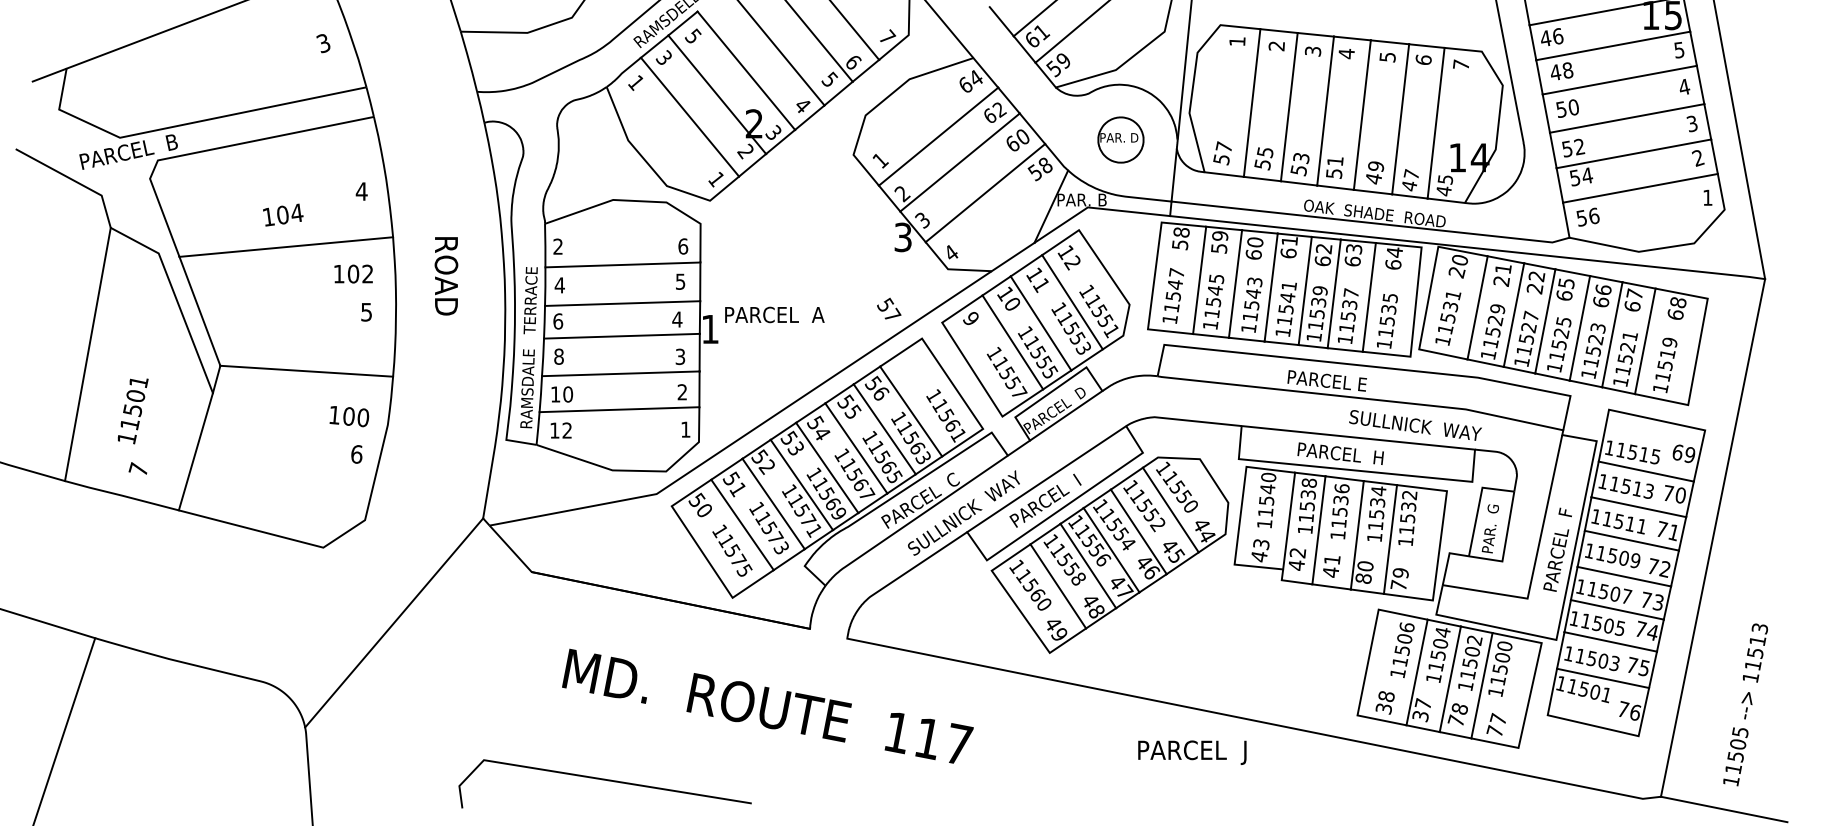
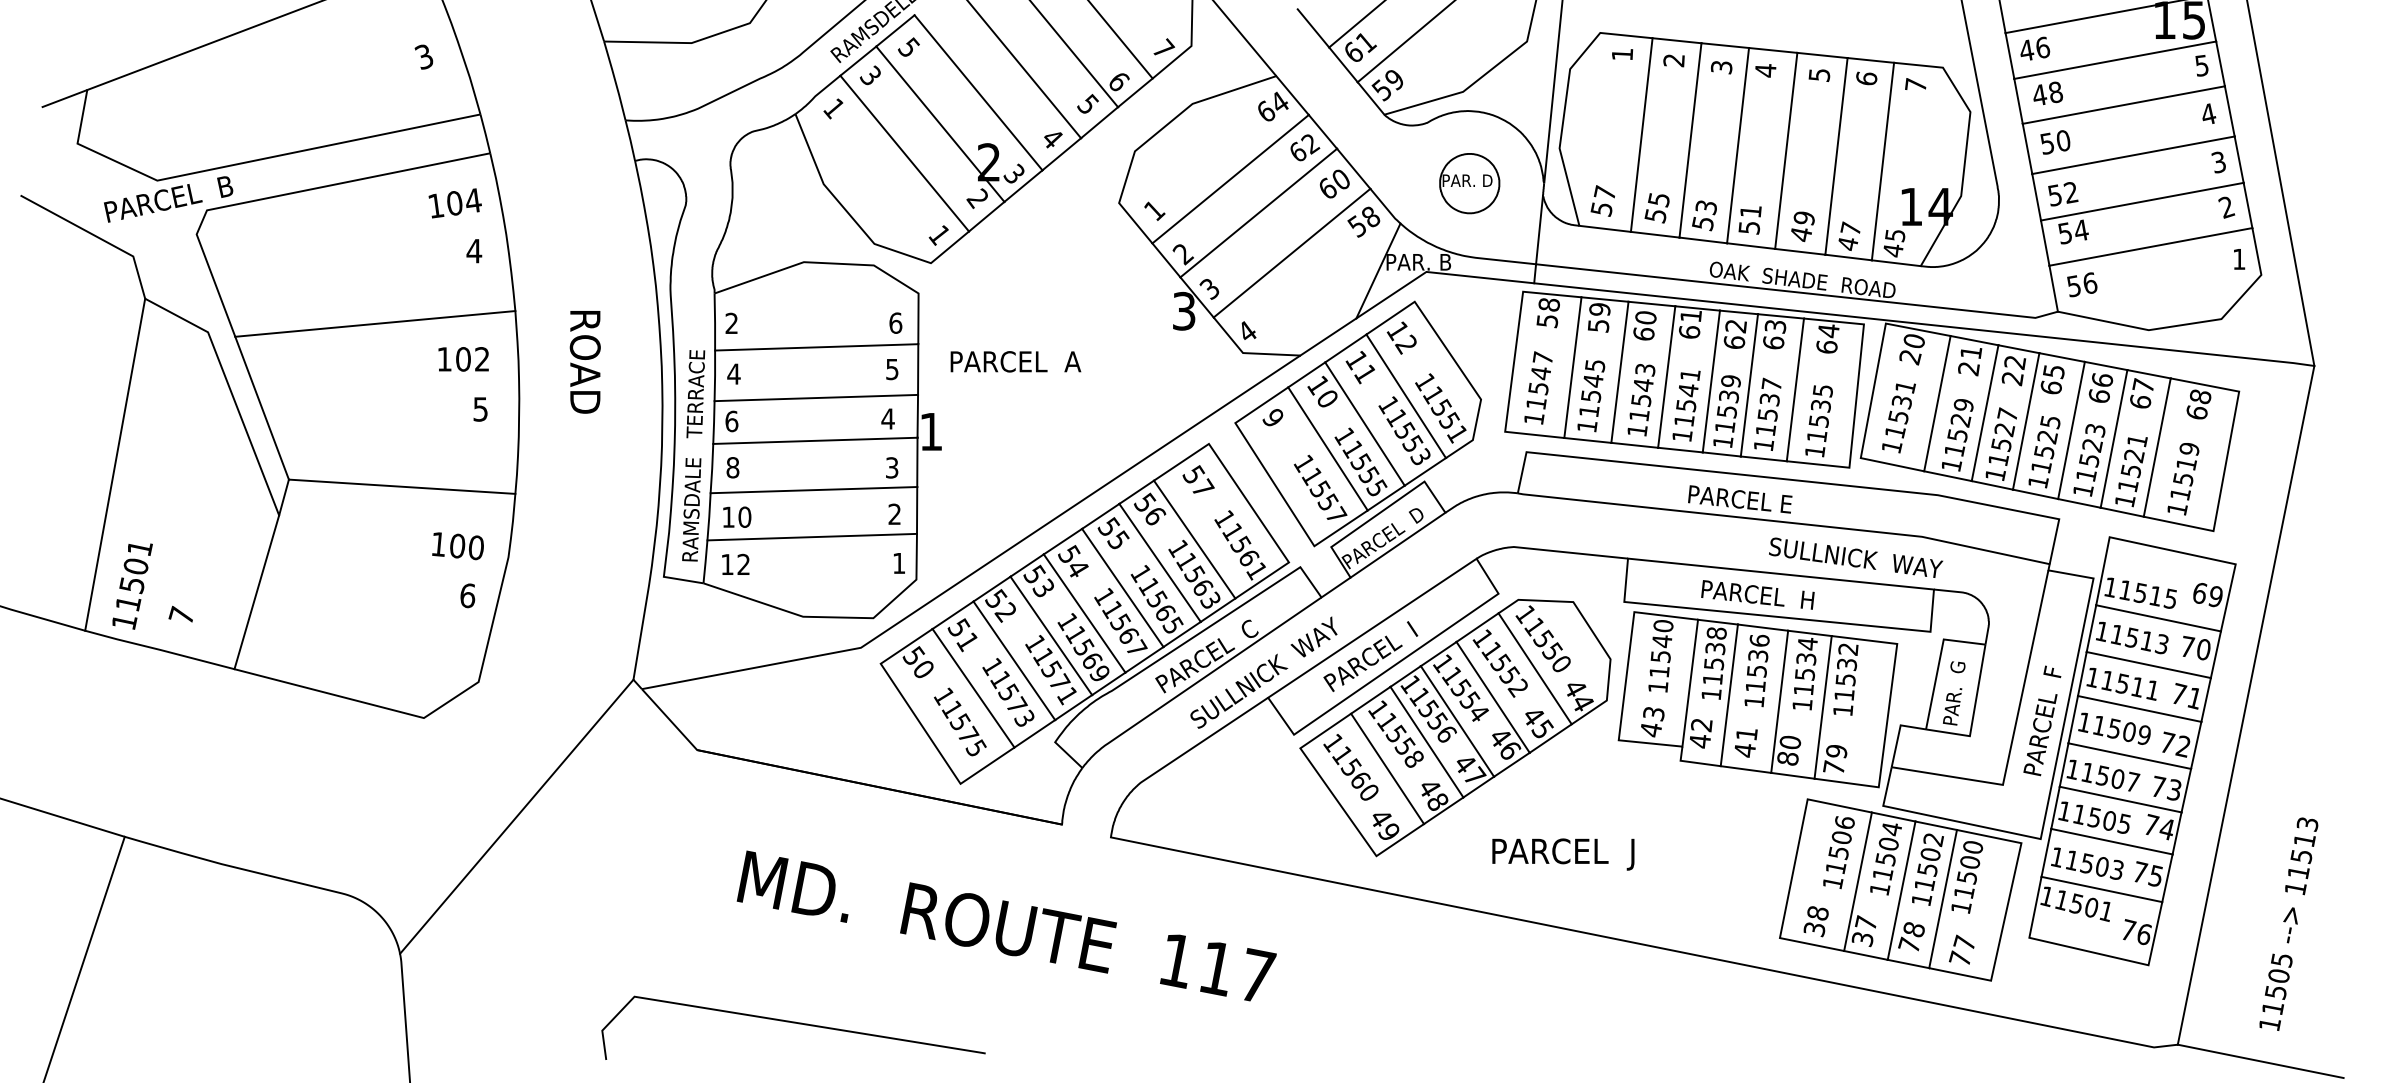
text: (283, 214) -> (455, 202), moved
text: (889, 308) -> (1199, 479), moved
text: (774, 314) -> (1015, 361), moved
text: (132, 411) -> (131, 586), moved
text: (1192, 752) -> (1563, 854), moved

